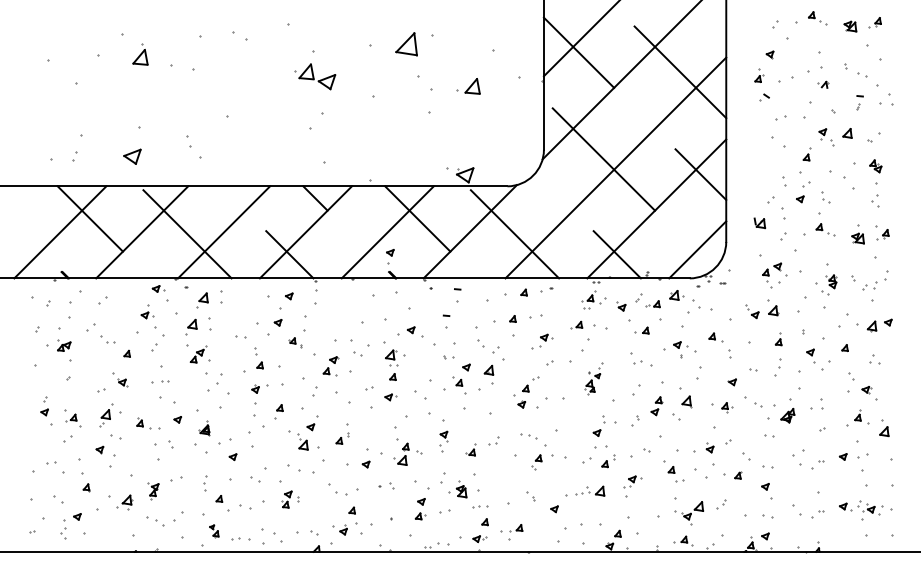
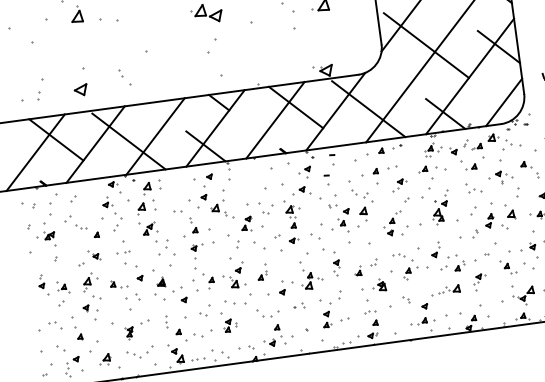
part: (390, 256) -> (308, 171), moved
part: (295, 342) -> (218, 210), size x1.67
part: (593, 378) -> (440, 206), size x1.43
part: (278, 411) -> (210, 282), moved
part: (598, 425) -> (435, 249), moved
part: (457, 489) -> (378, 285), moved
part: (124, 502) -> (104, 359), moved
part: (511, 528) -> (418, 321), moved
part: (214, 531) -> (178, 356), size x1.67

